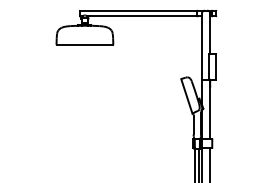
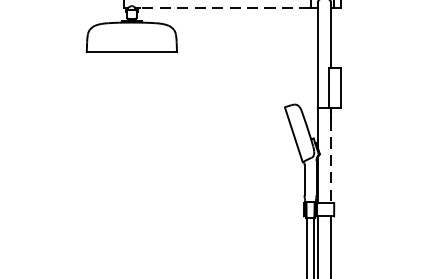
line: (141, 16) -> (221, 7), solid -> dashed
line: (210, 113) -> (331, 161), solid -> dashed

